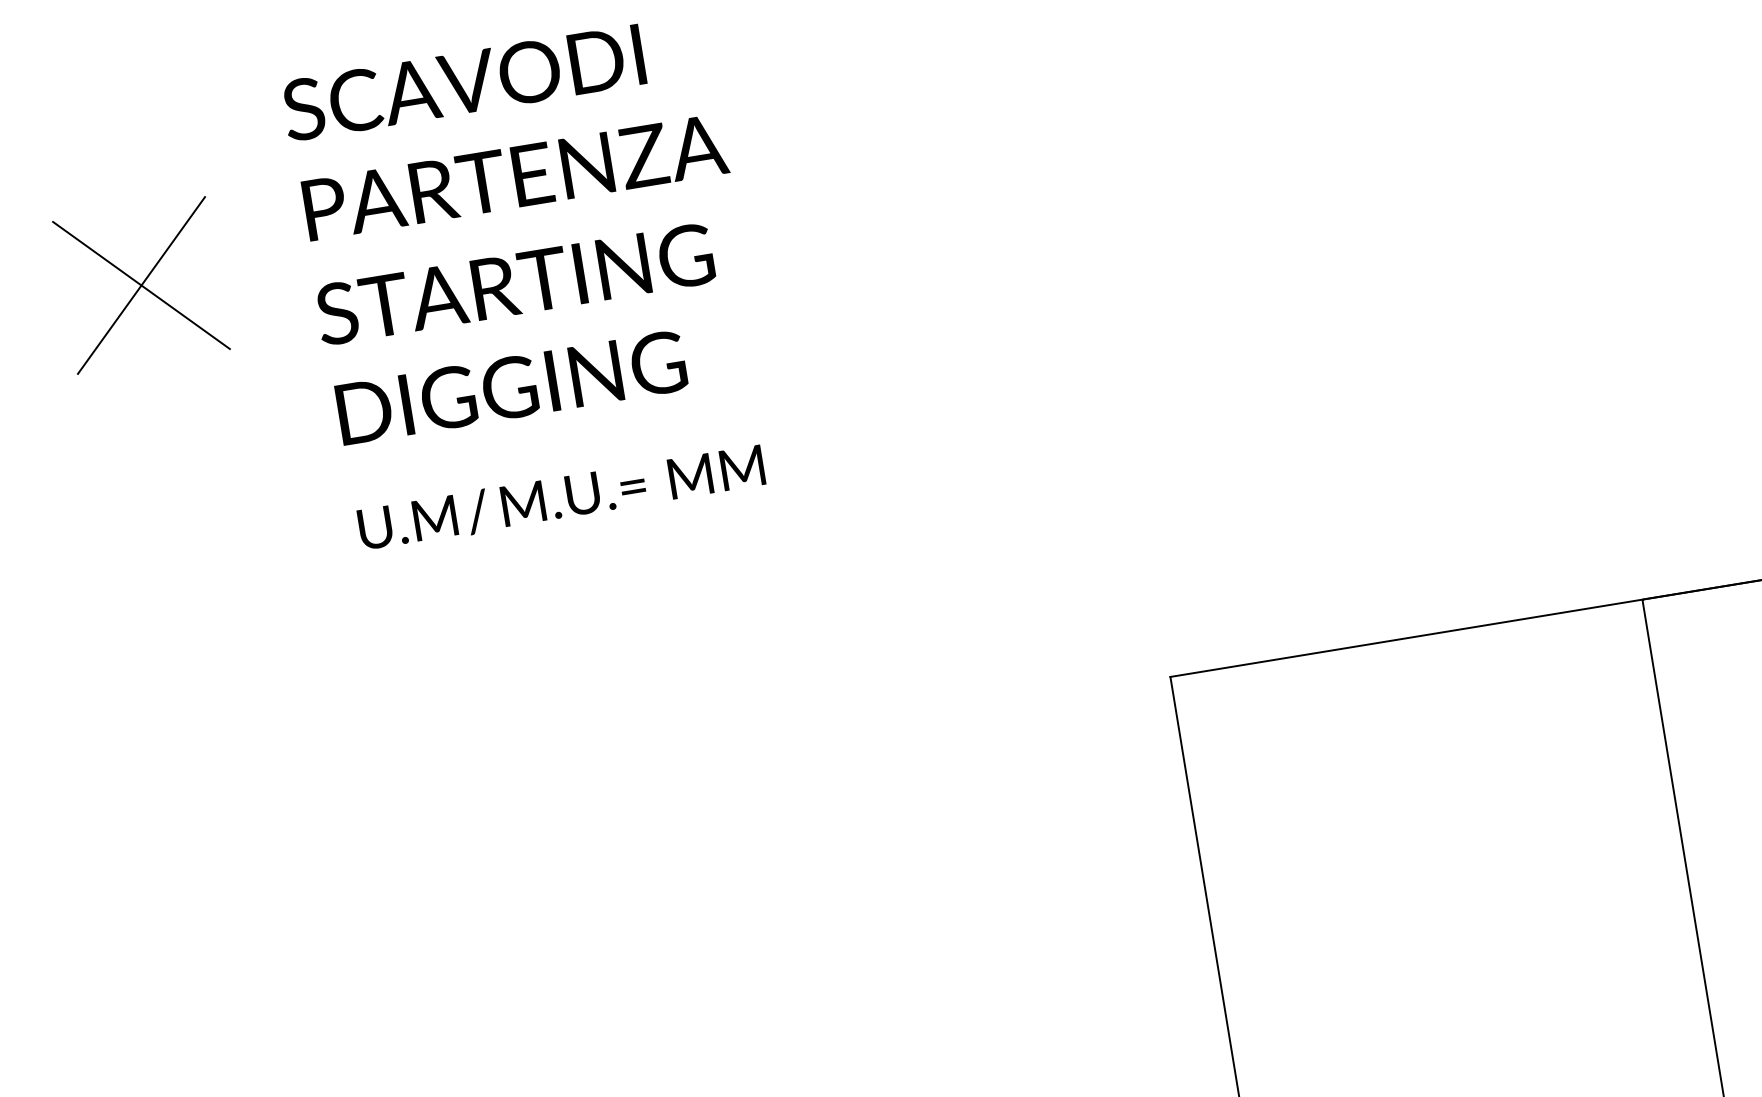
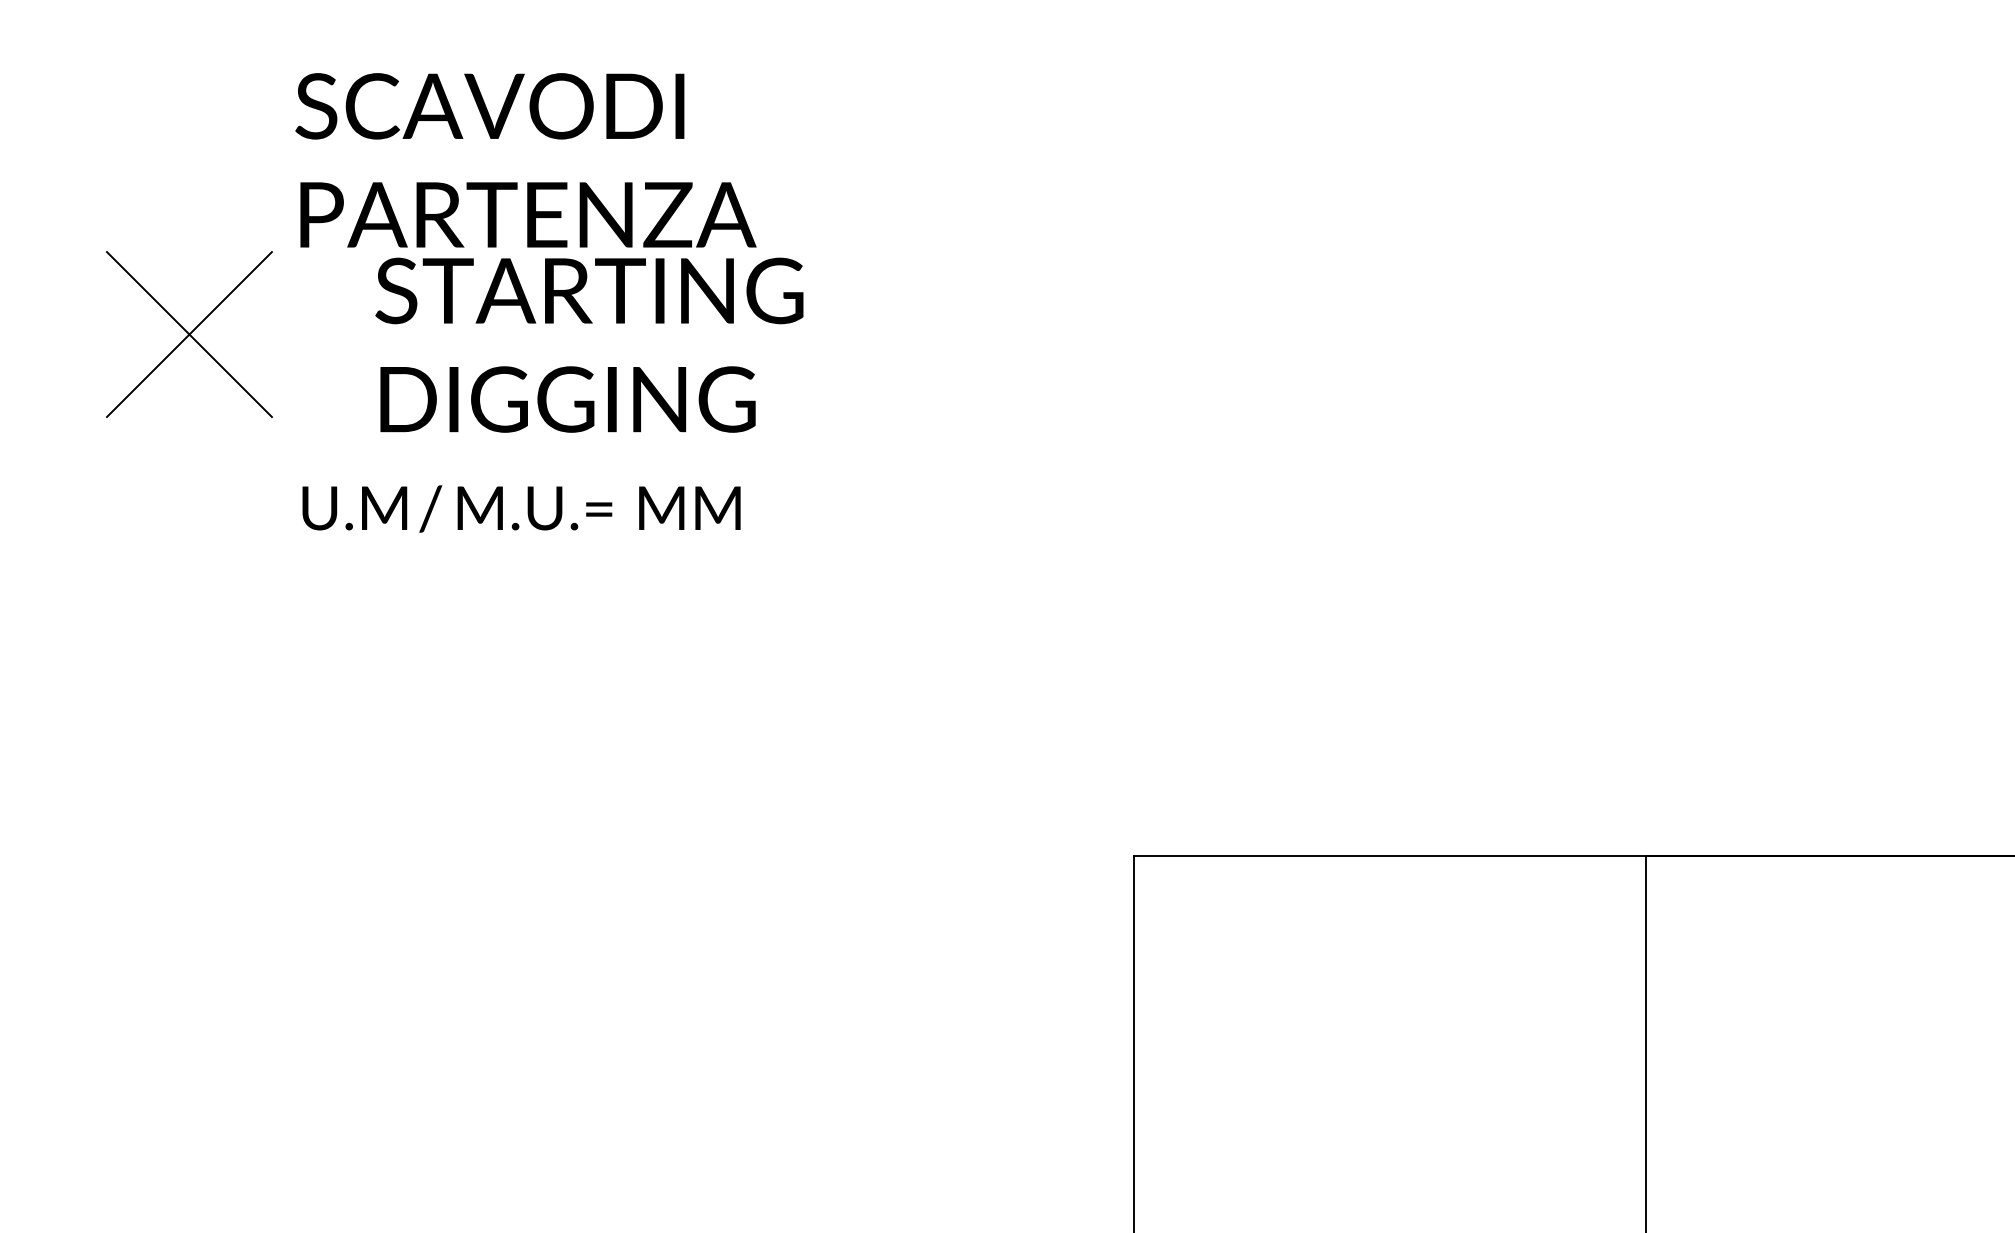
part: (141, 285) -> (189, 334), moved
text: (523, 333) -> (589, 344), moved
text: (561, 497) -> (521, 508), moved

